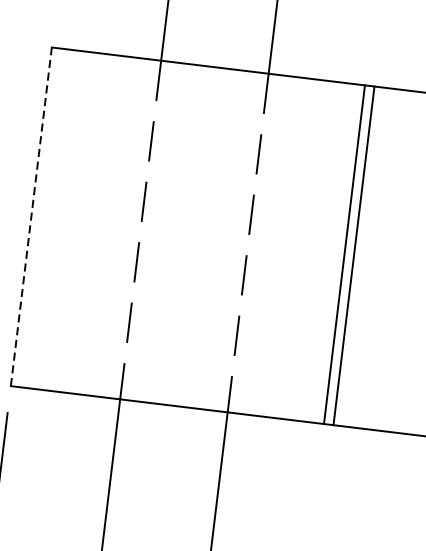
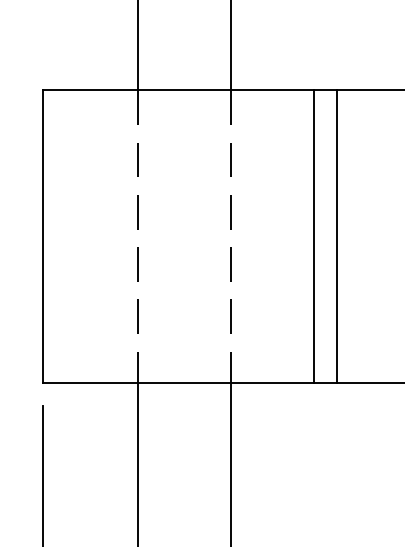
line: (31, 216) -> (43, 236), dashed -> solid
line: (354, 255) -> (337, 236), moved

